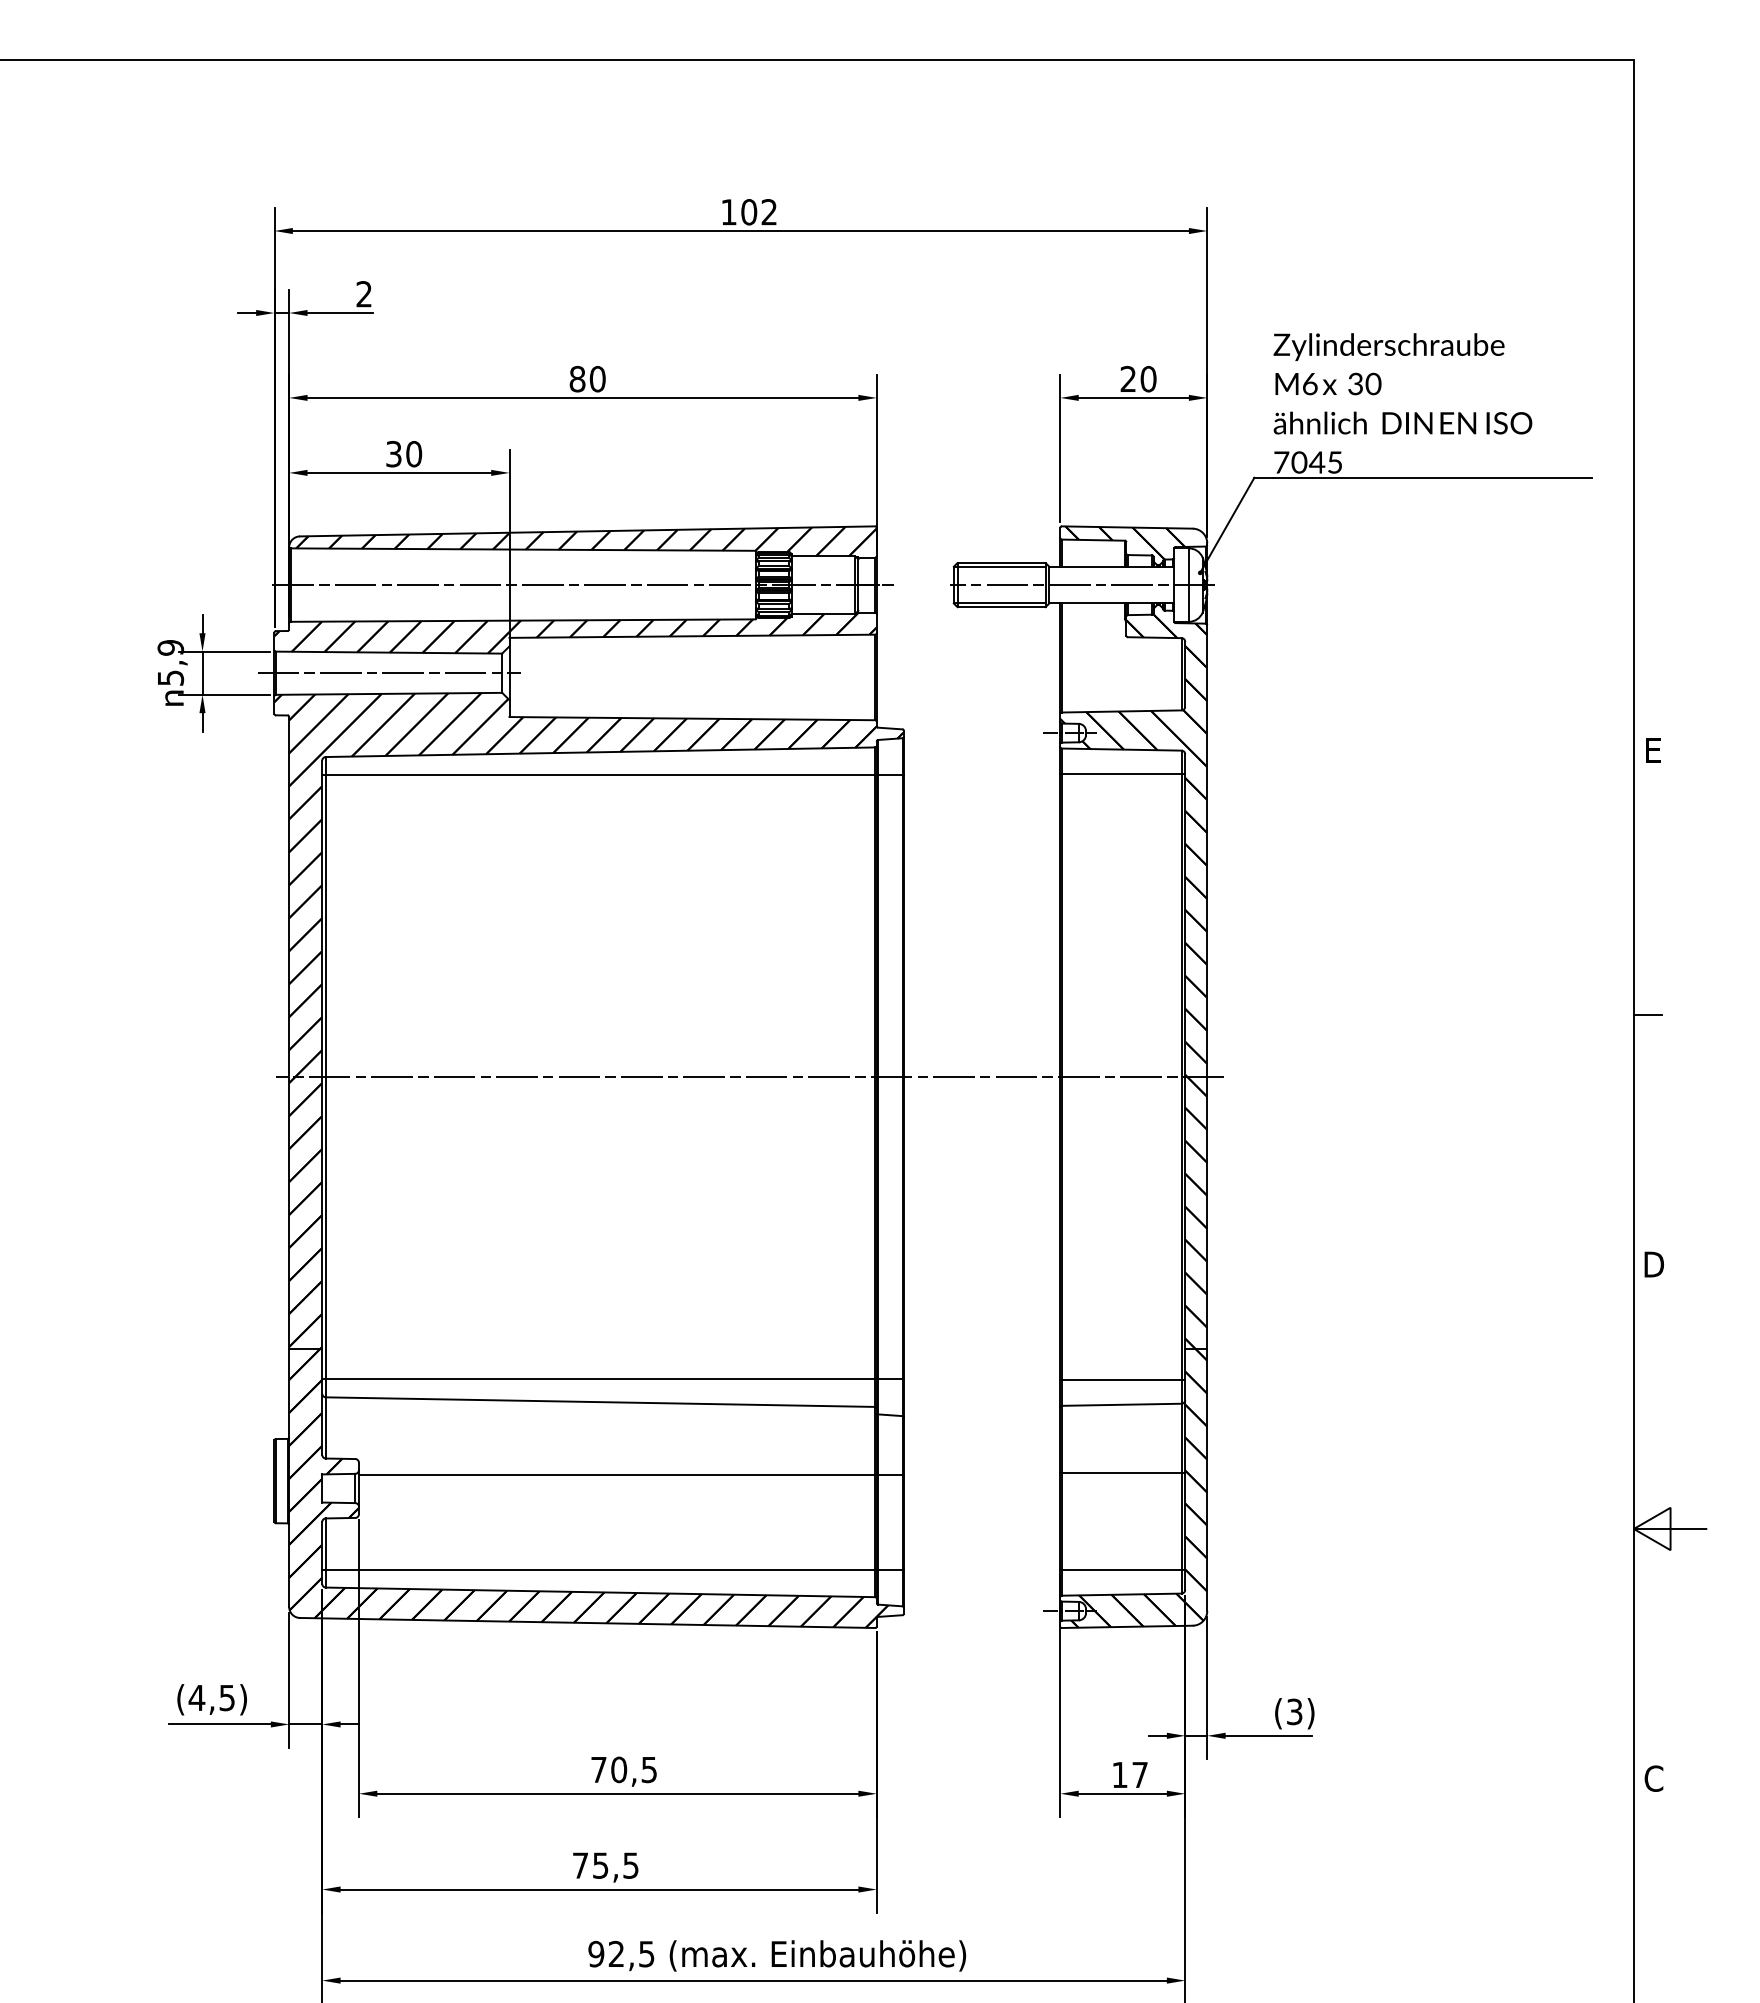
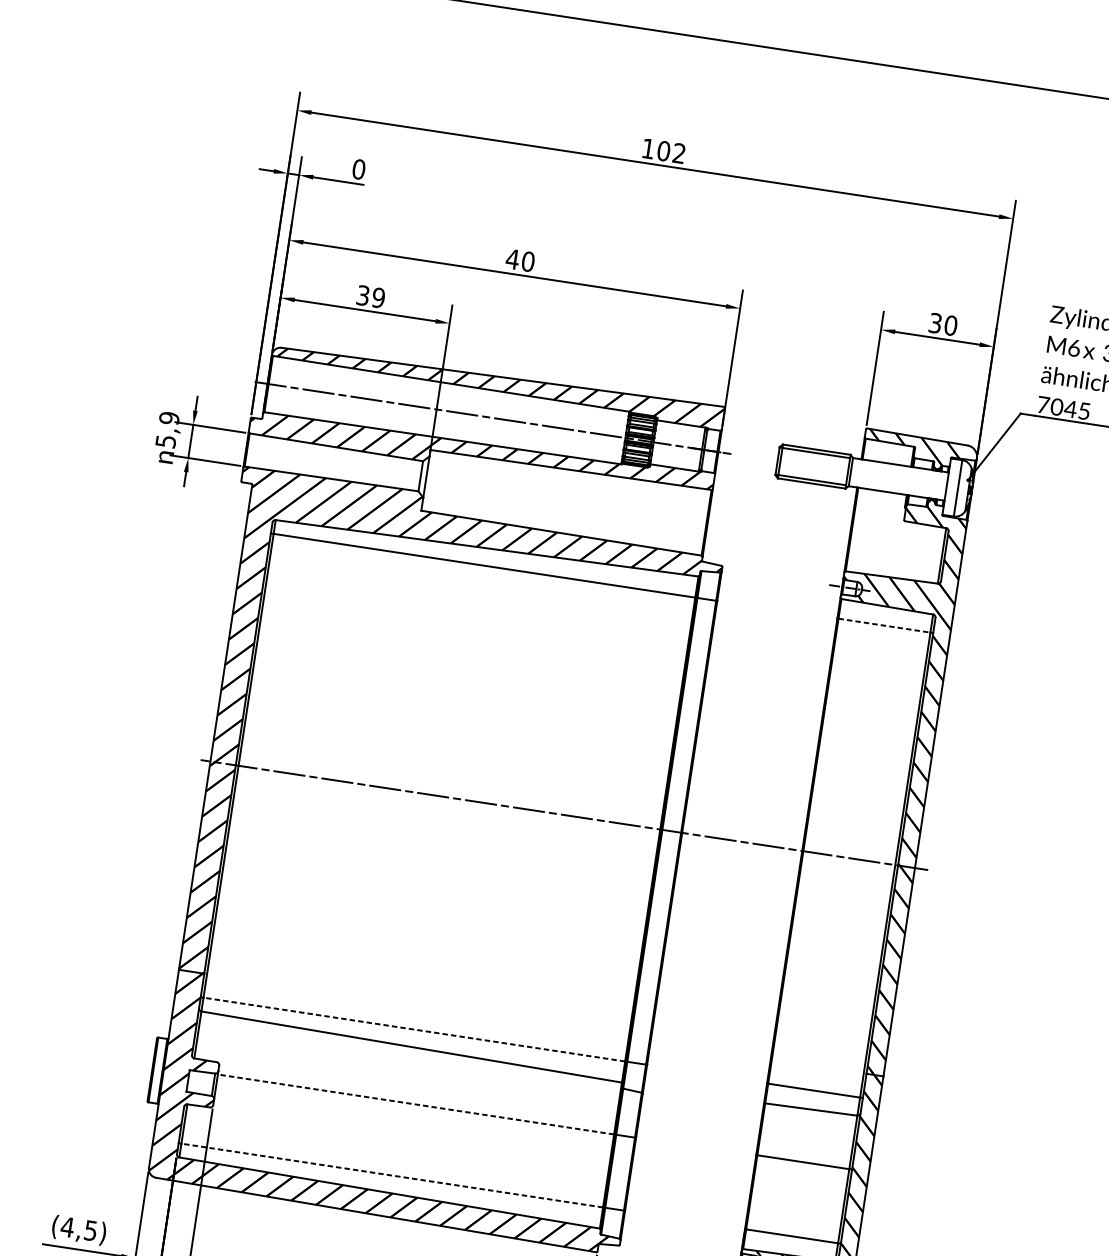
text: (364, 294) -> (359, 169), 2 -> 0
text: (577, 379) -> (512, 259), 80 -> 40
text: (1127, 379) -> (934, 323), 20 -> 30
text: (414, 454) -> (378, 298), 30 -> 39
line: (1082, 585) -> (876, 476), removed
line: (388, 673) -> (333, 463), removed
line: (1121, 774) -> (884, 625), solid -> dashed
line: (600, 1379) -> (414, 1029), solid -> dashed
line: (616, 1474) -> (415, 1104), solid -> dashed
line: (600, 1569) -> (392, 1175), solid -> dashed

